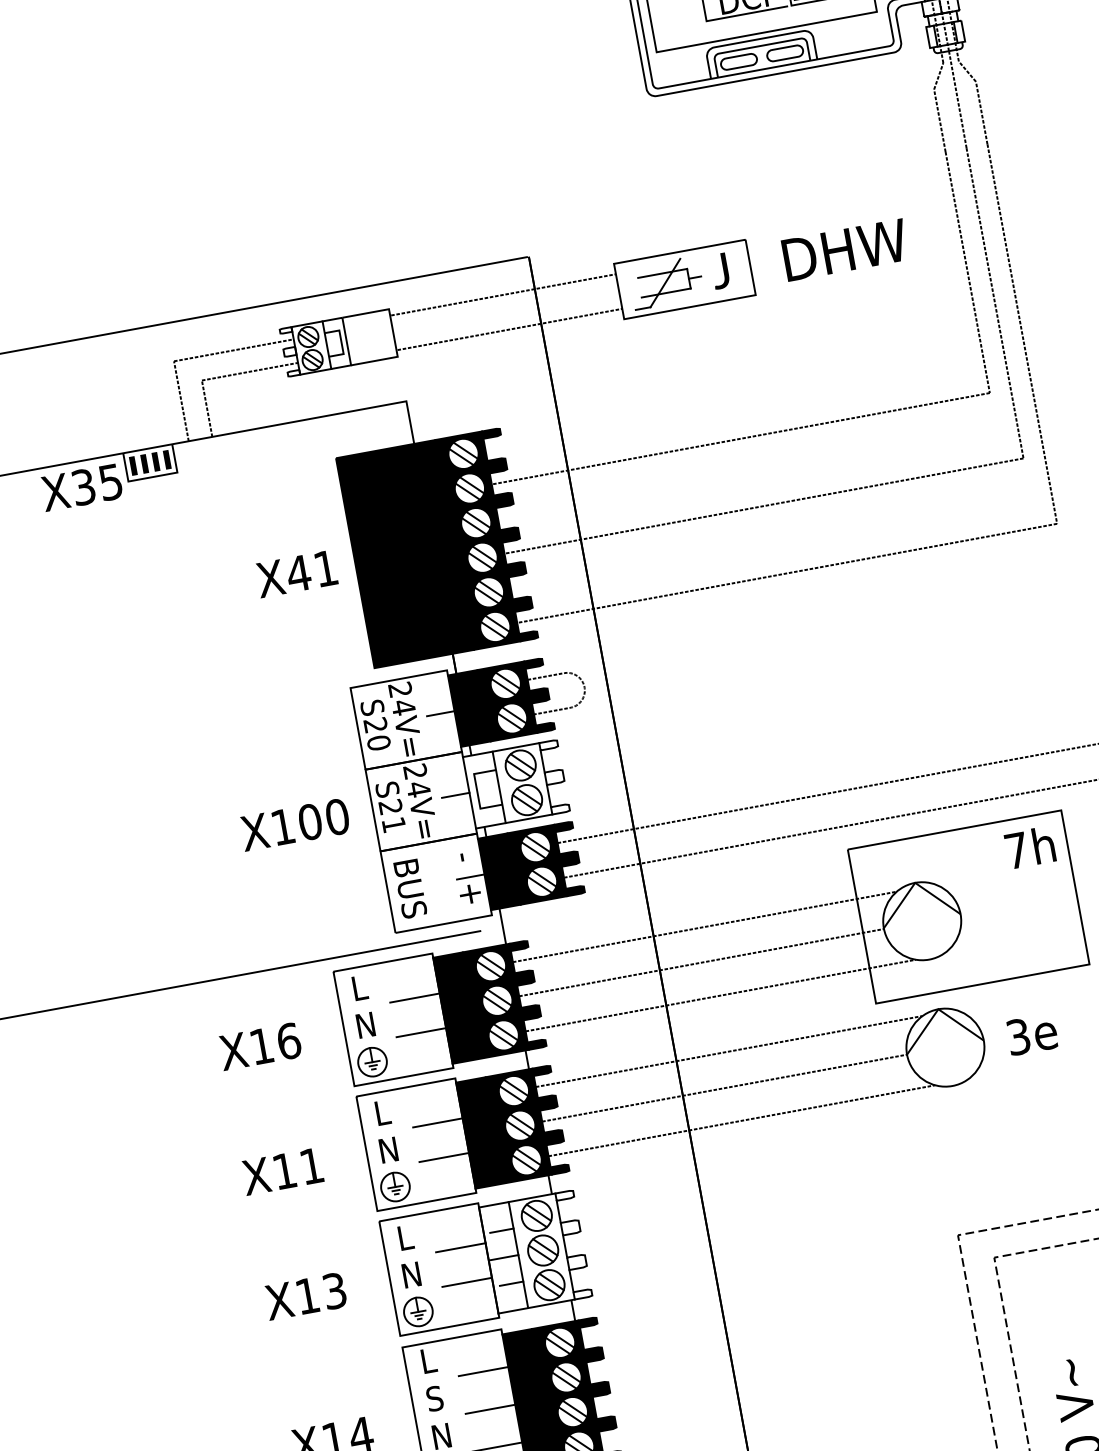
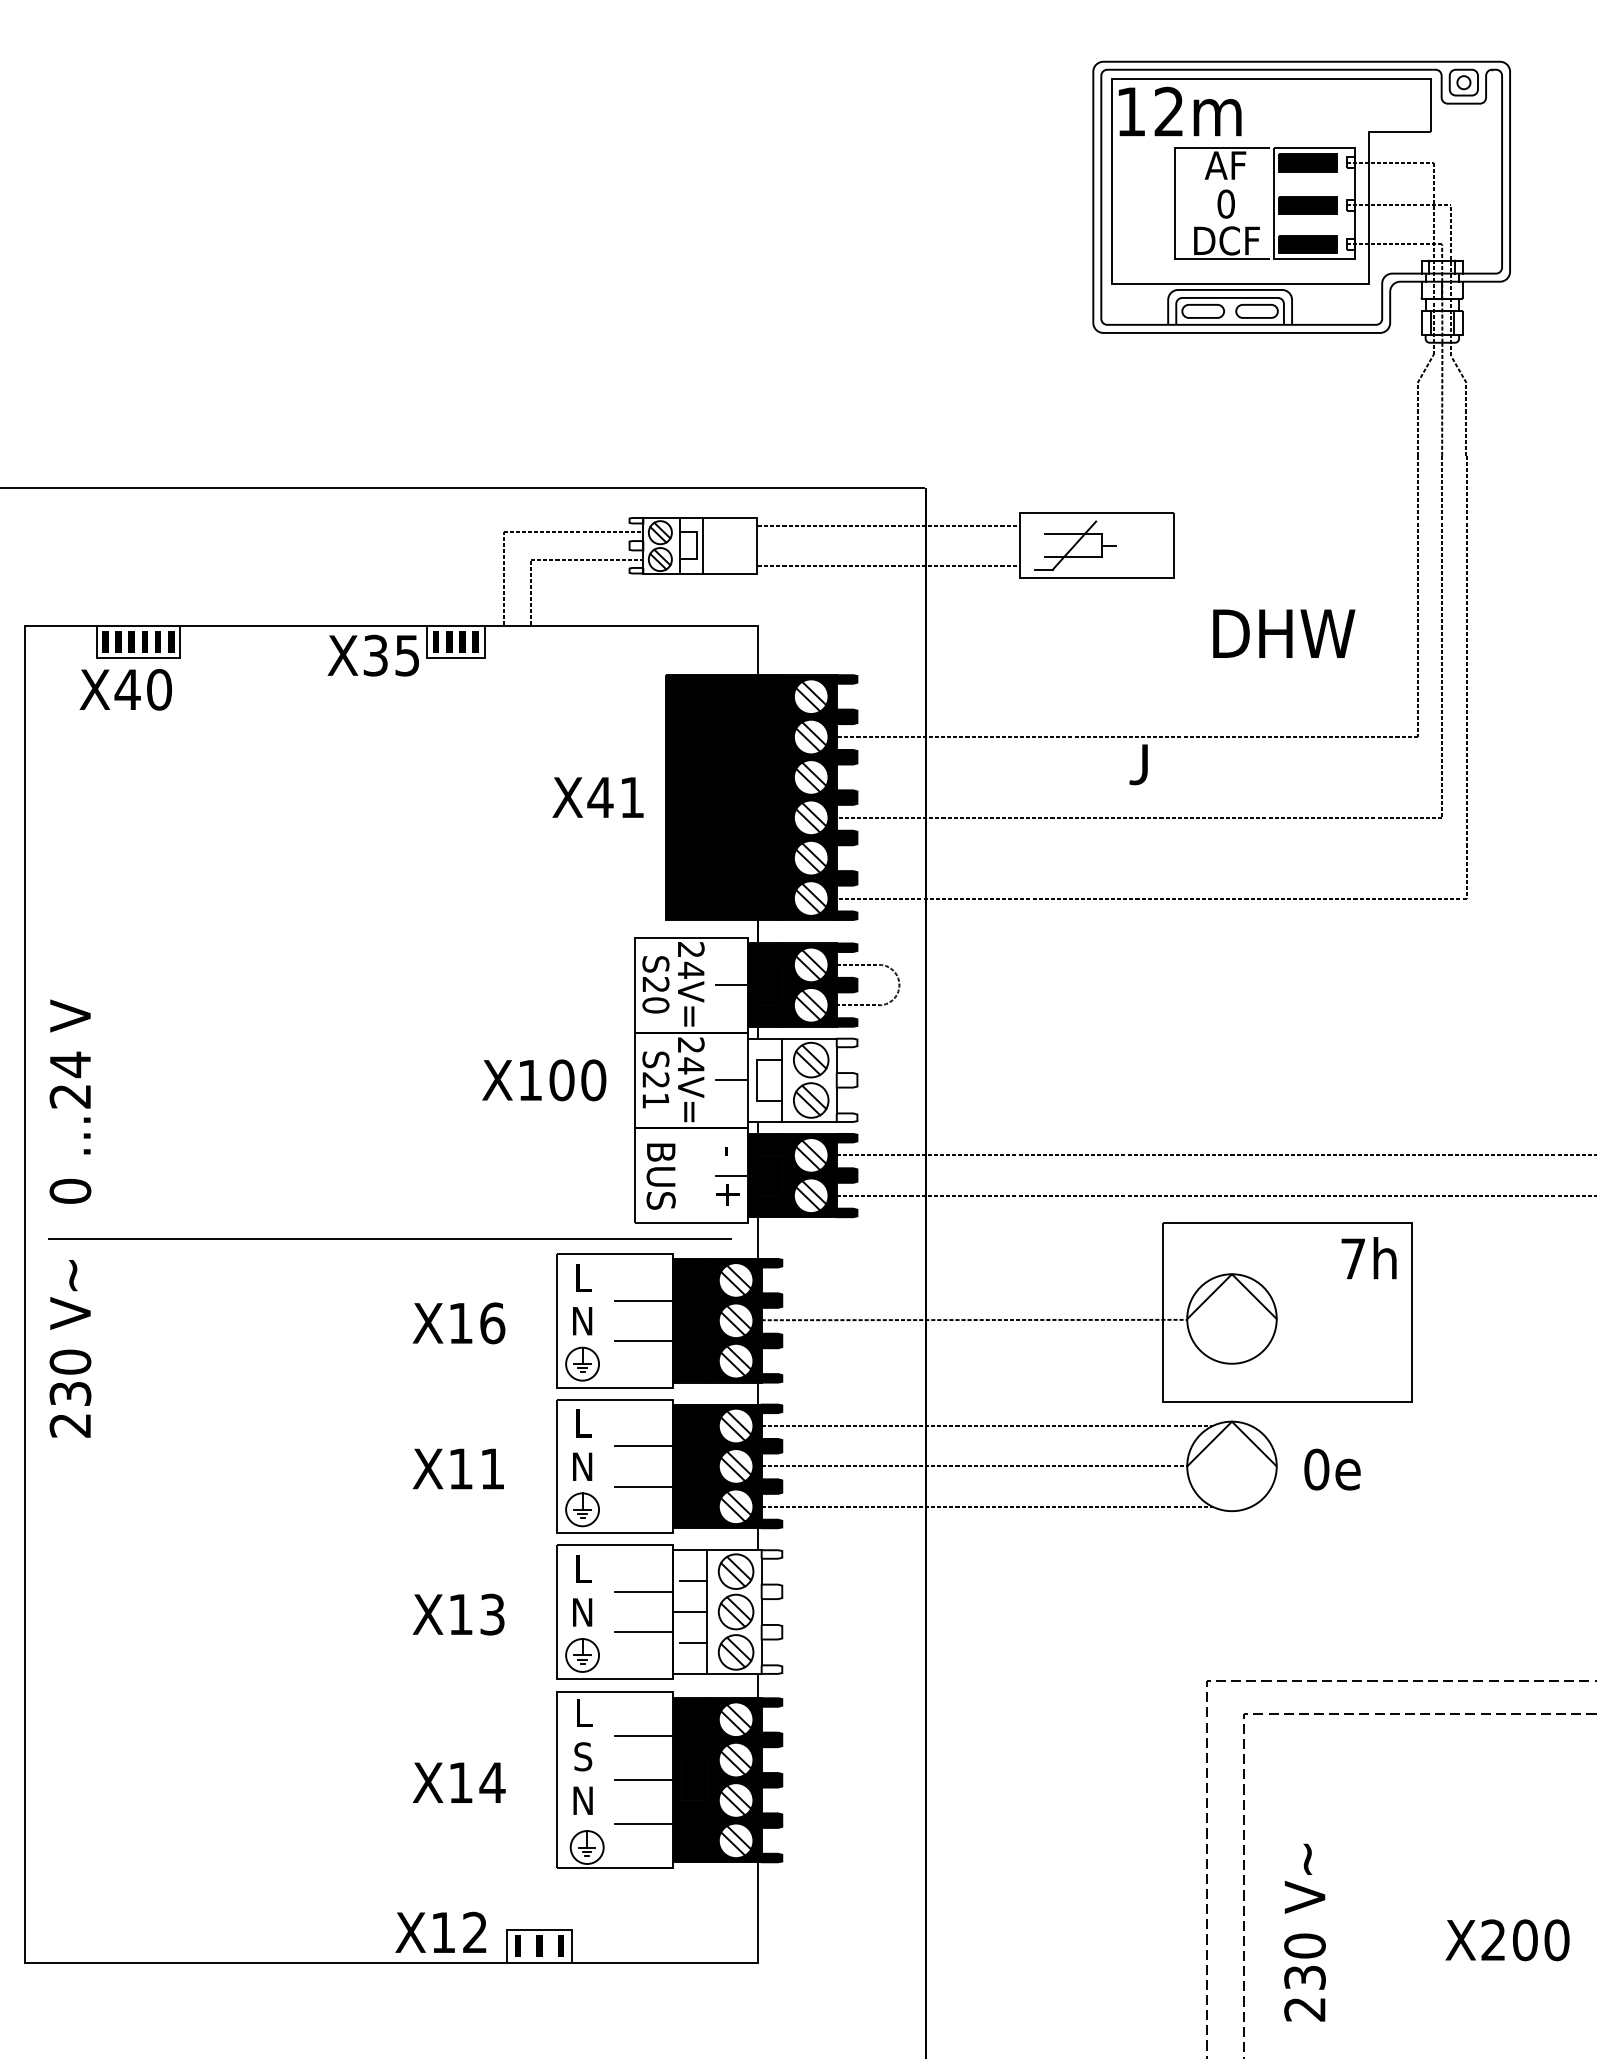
text: (845, 249) -> (1284, 633), moved
text: (720, 271) -> (1138, 764), moved
line: (704, 927) -> (985, 1280), removed
line: (720, 996) -> (988, 1361), removed
text: (1018, 1036) -> (1316, 1469), 3e -> 0e

